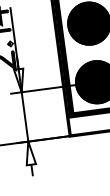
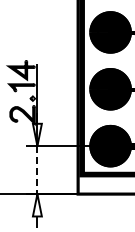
line: (25, 117) -> (37, 170), solid -> dashed

